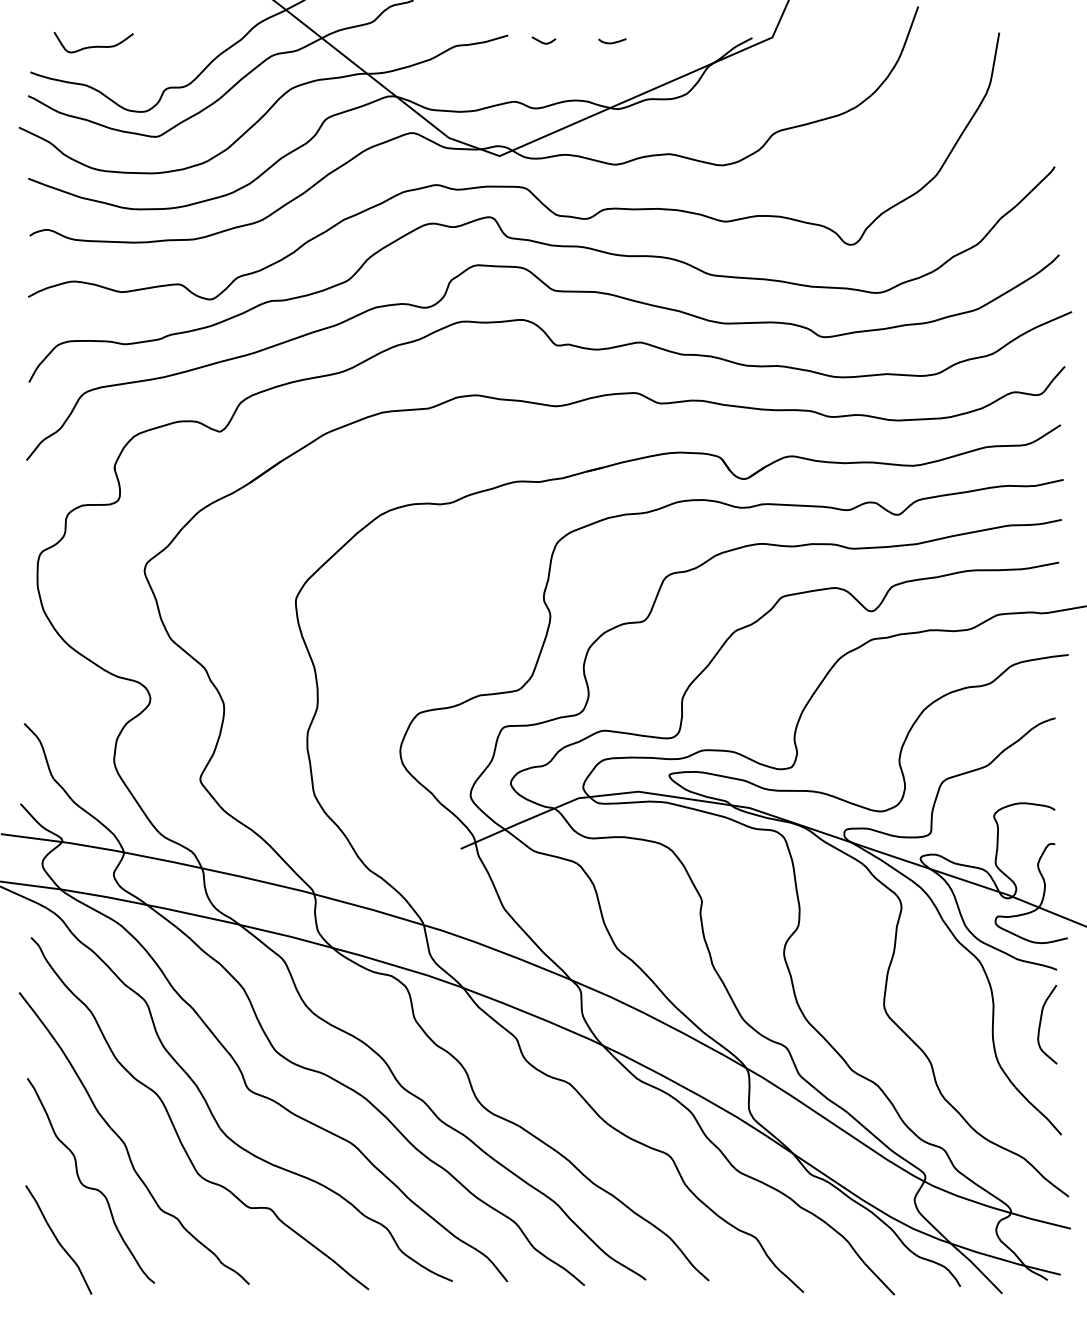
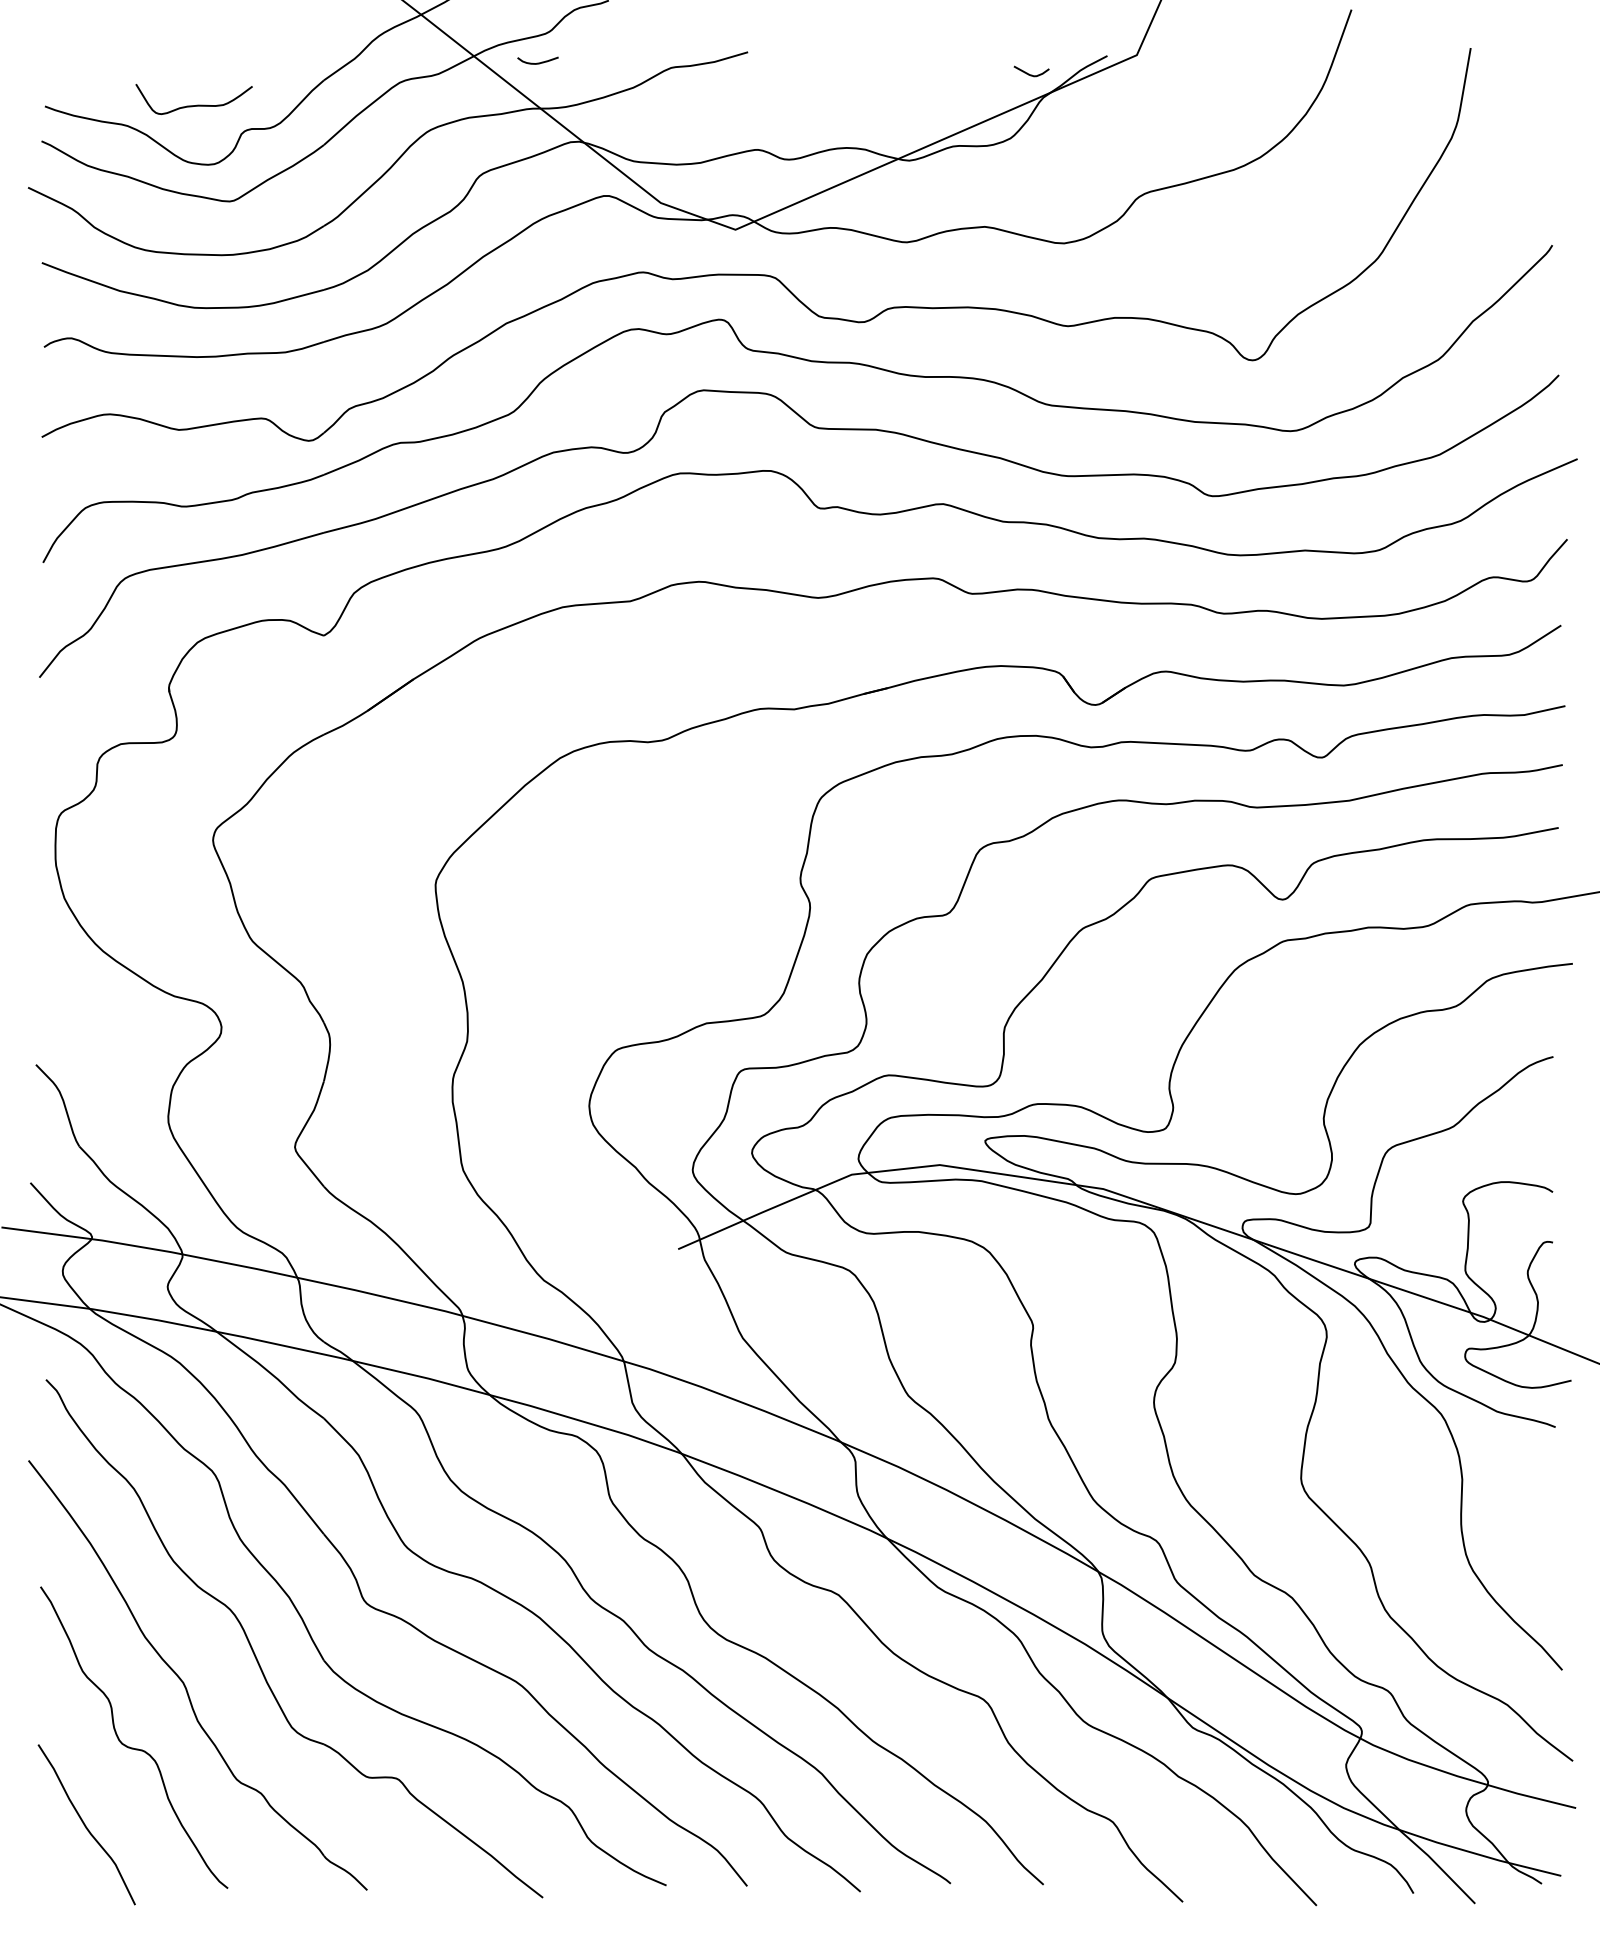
curve: (542, 41) -> (1029, 72), moved
curve: (612, 42) -> (538, 62), moved
curve: (93, 46) -> (193, 105), moved
curve: (1041, 1022) -> (1532, 1504), removed

